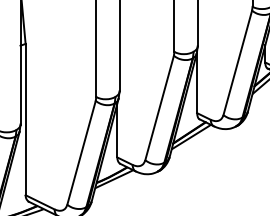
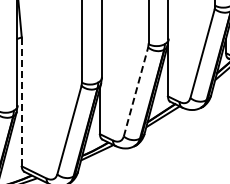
line: (160, 107) -> (136, 91), solid -> dashed
line: (25, 119) -> (21, 101), solid -> dashed

